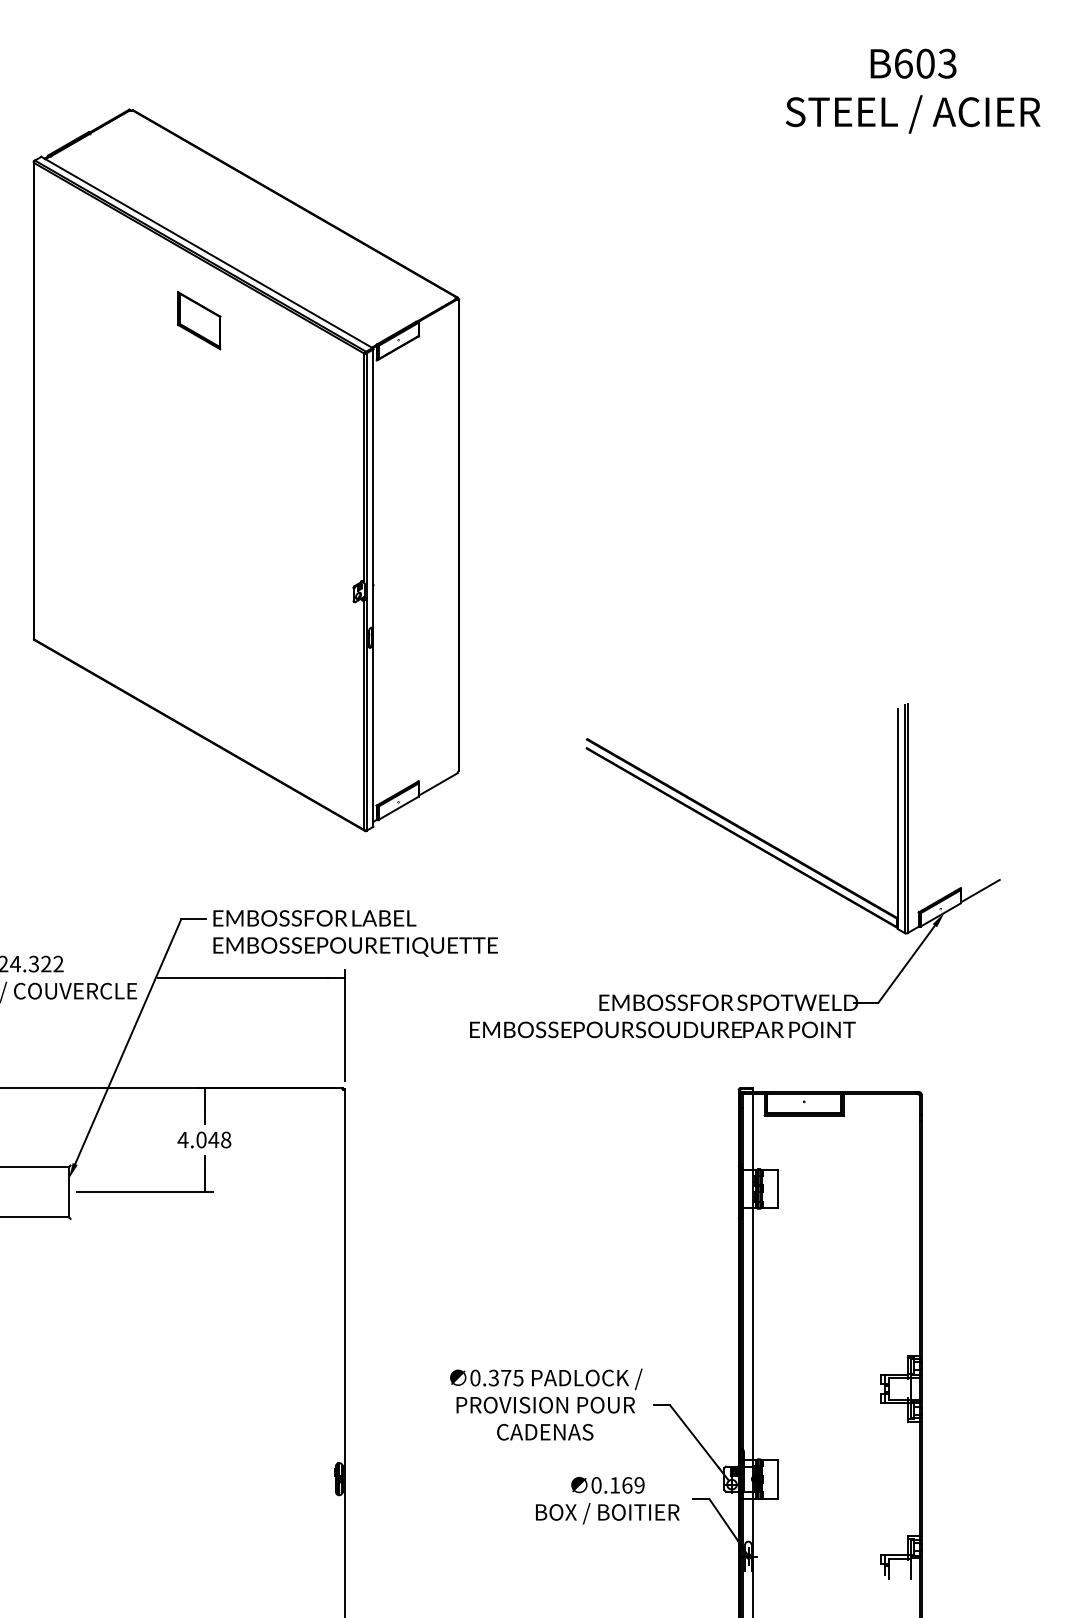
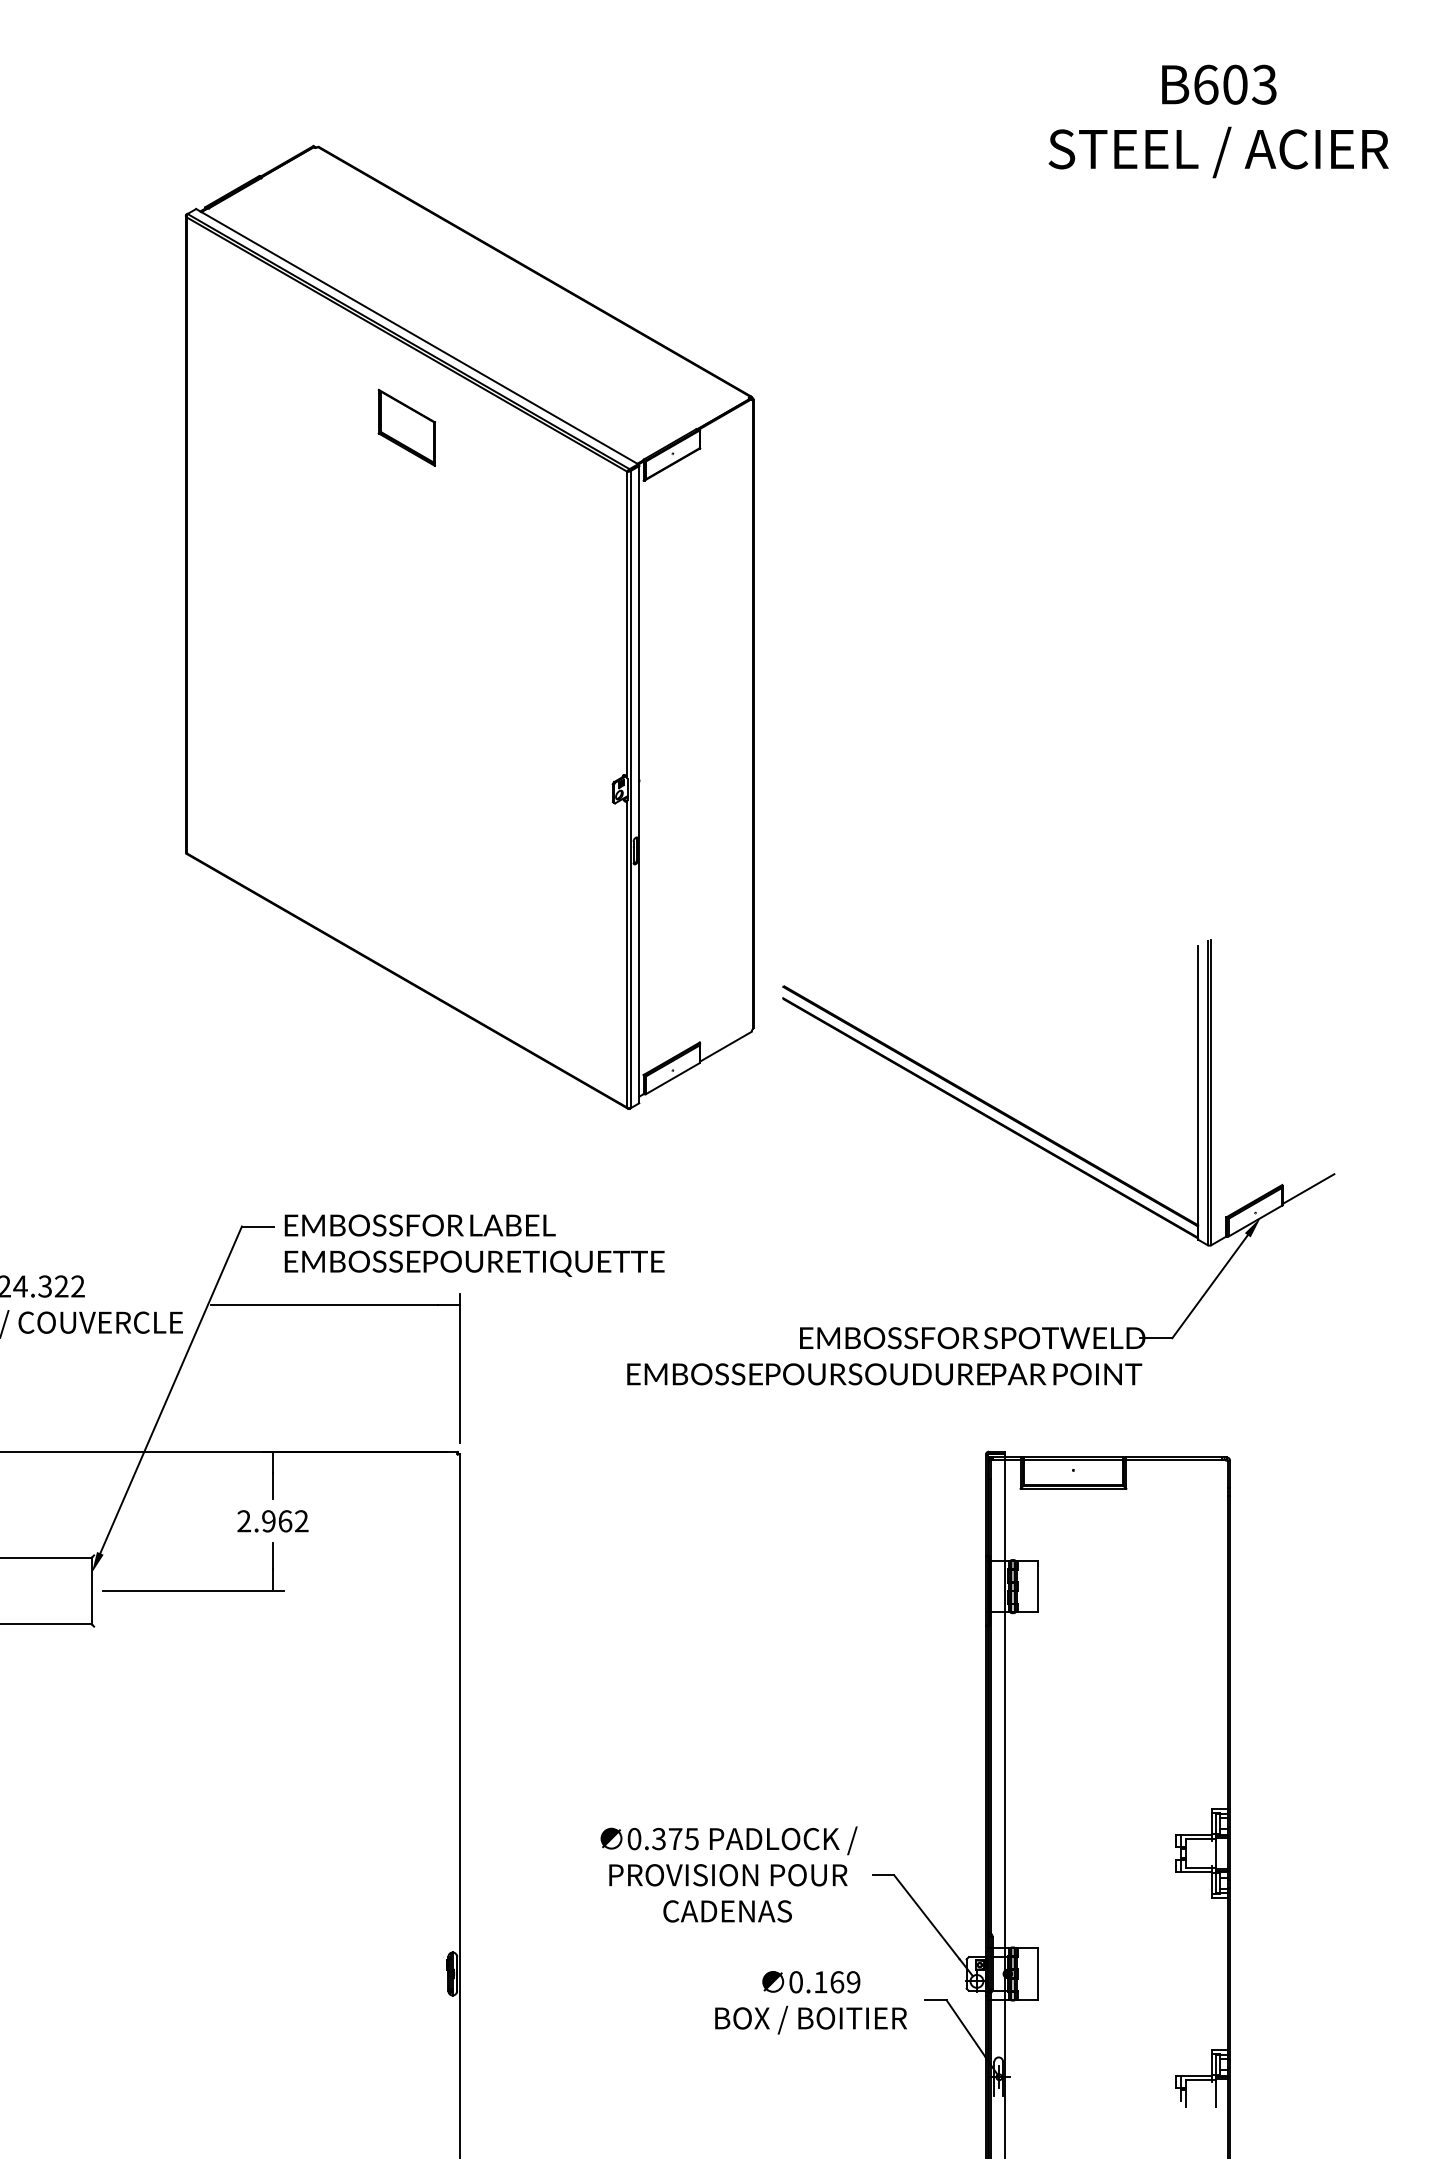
part: (246, 469) -> (469, 626), moved
text: (204, 1140) -> (272, 1521), 4.048 -> 2.962

